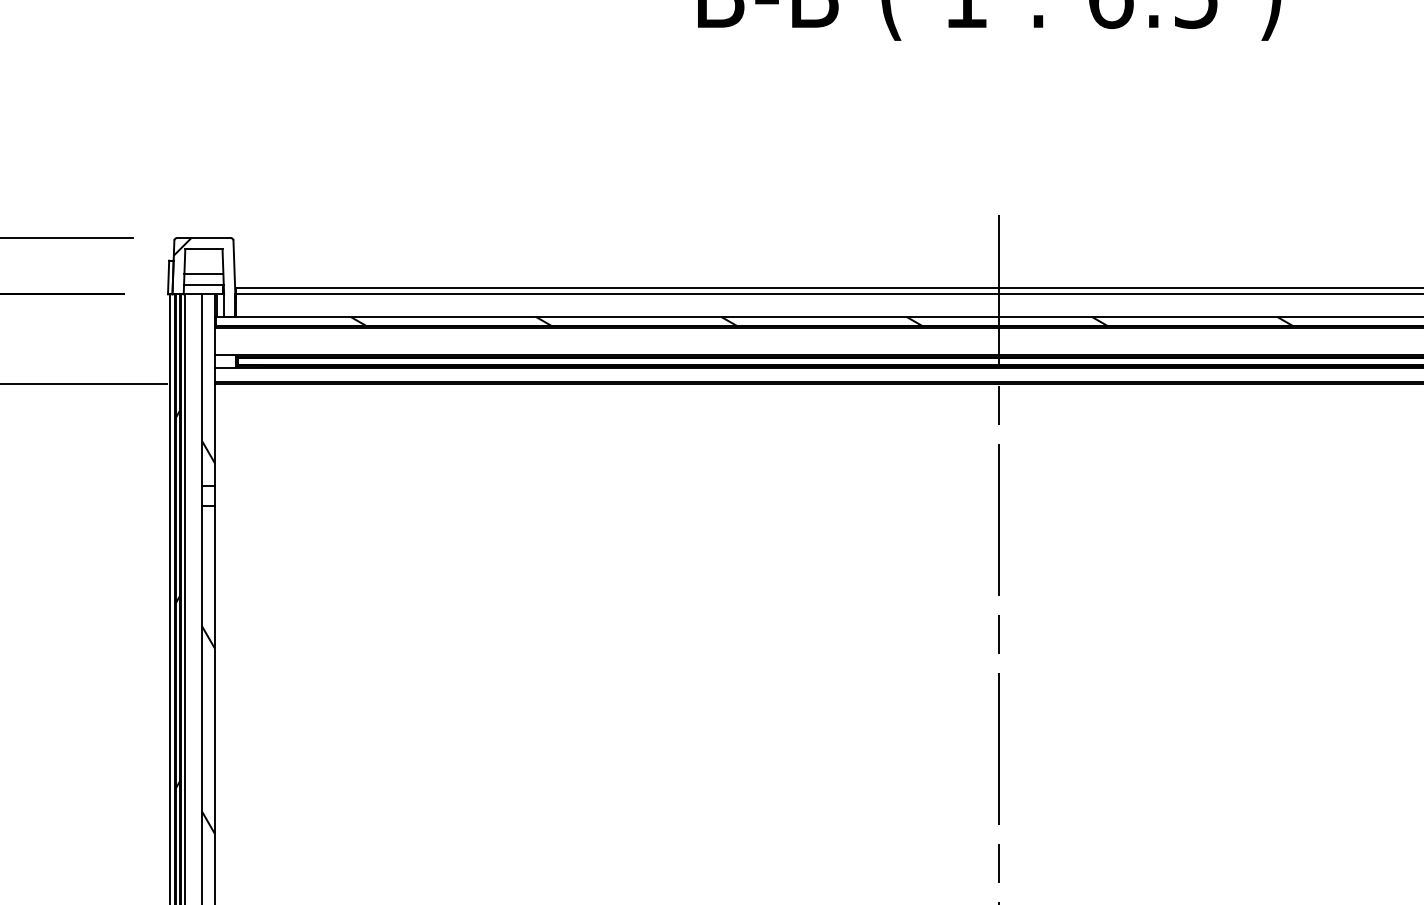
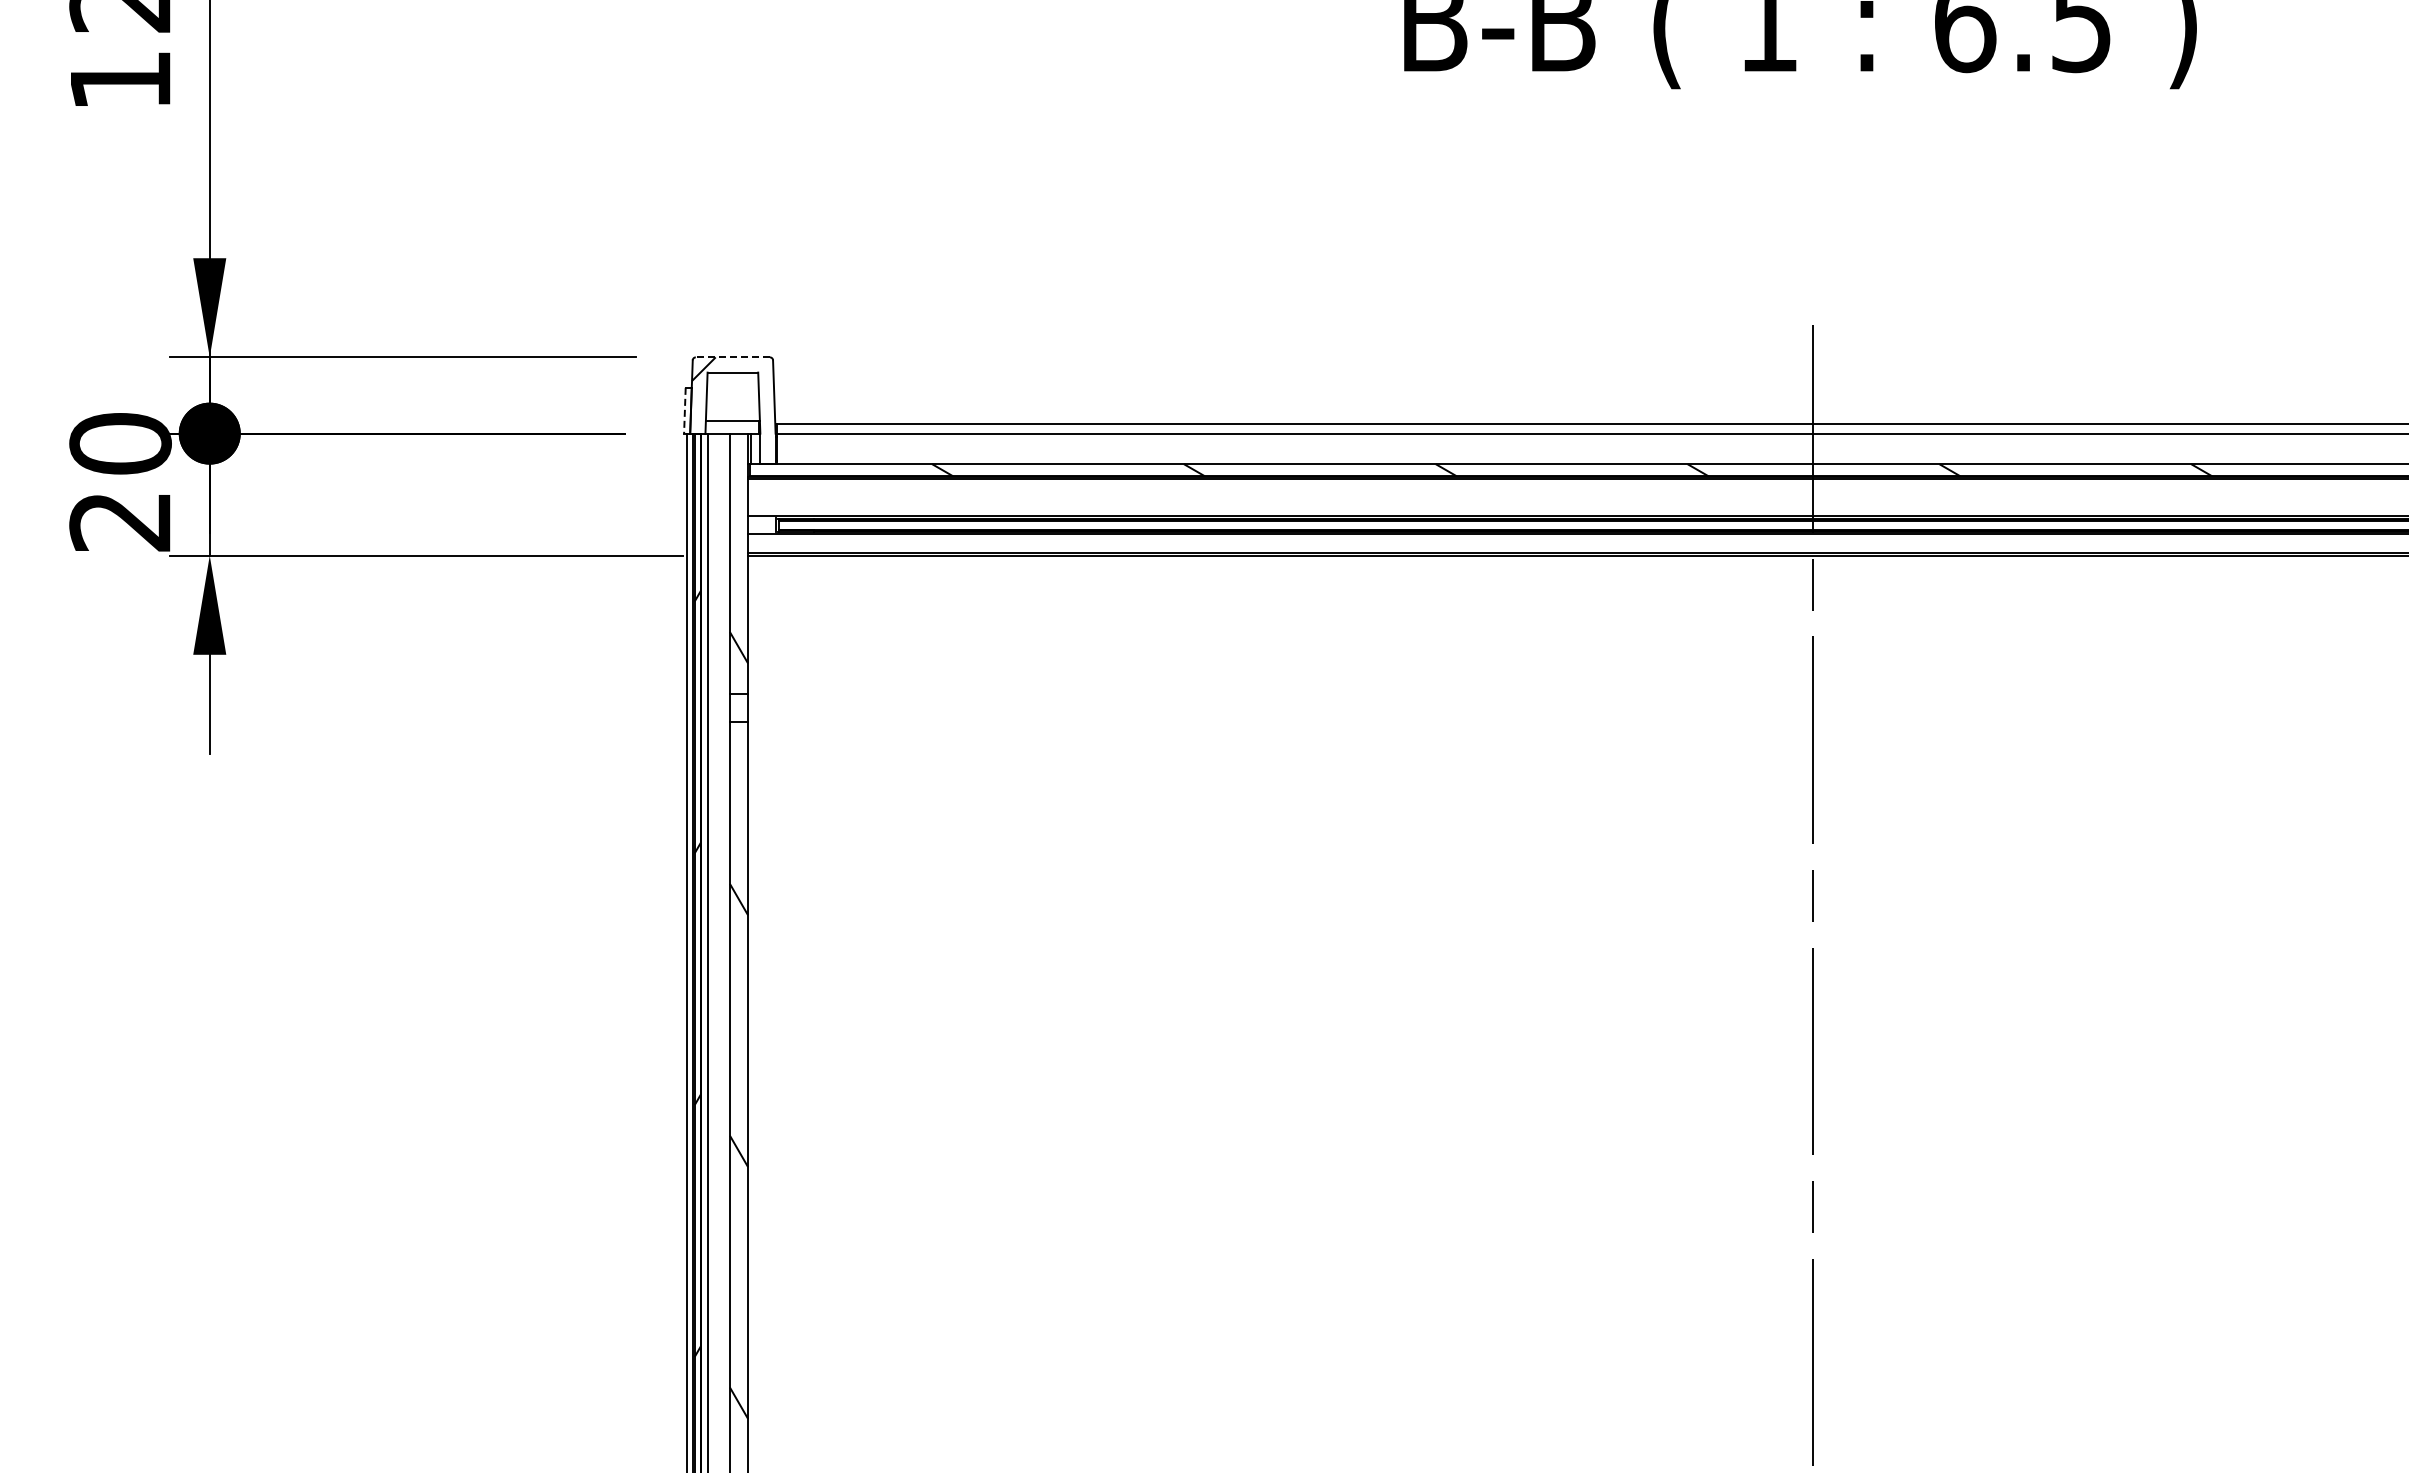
line: (203, 238) -> (732, 357), solid -> dashed
line: (203, 274) -> (732, 406), removed
line: (168, 277) -> (684, 410), solid -> dashed

